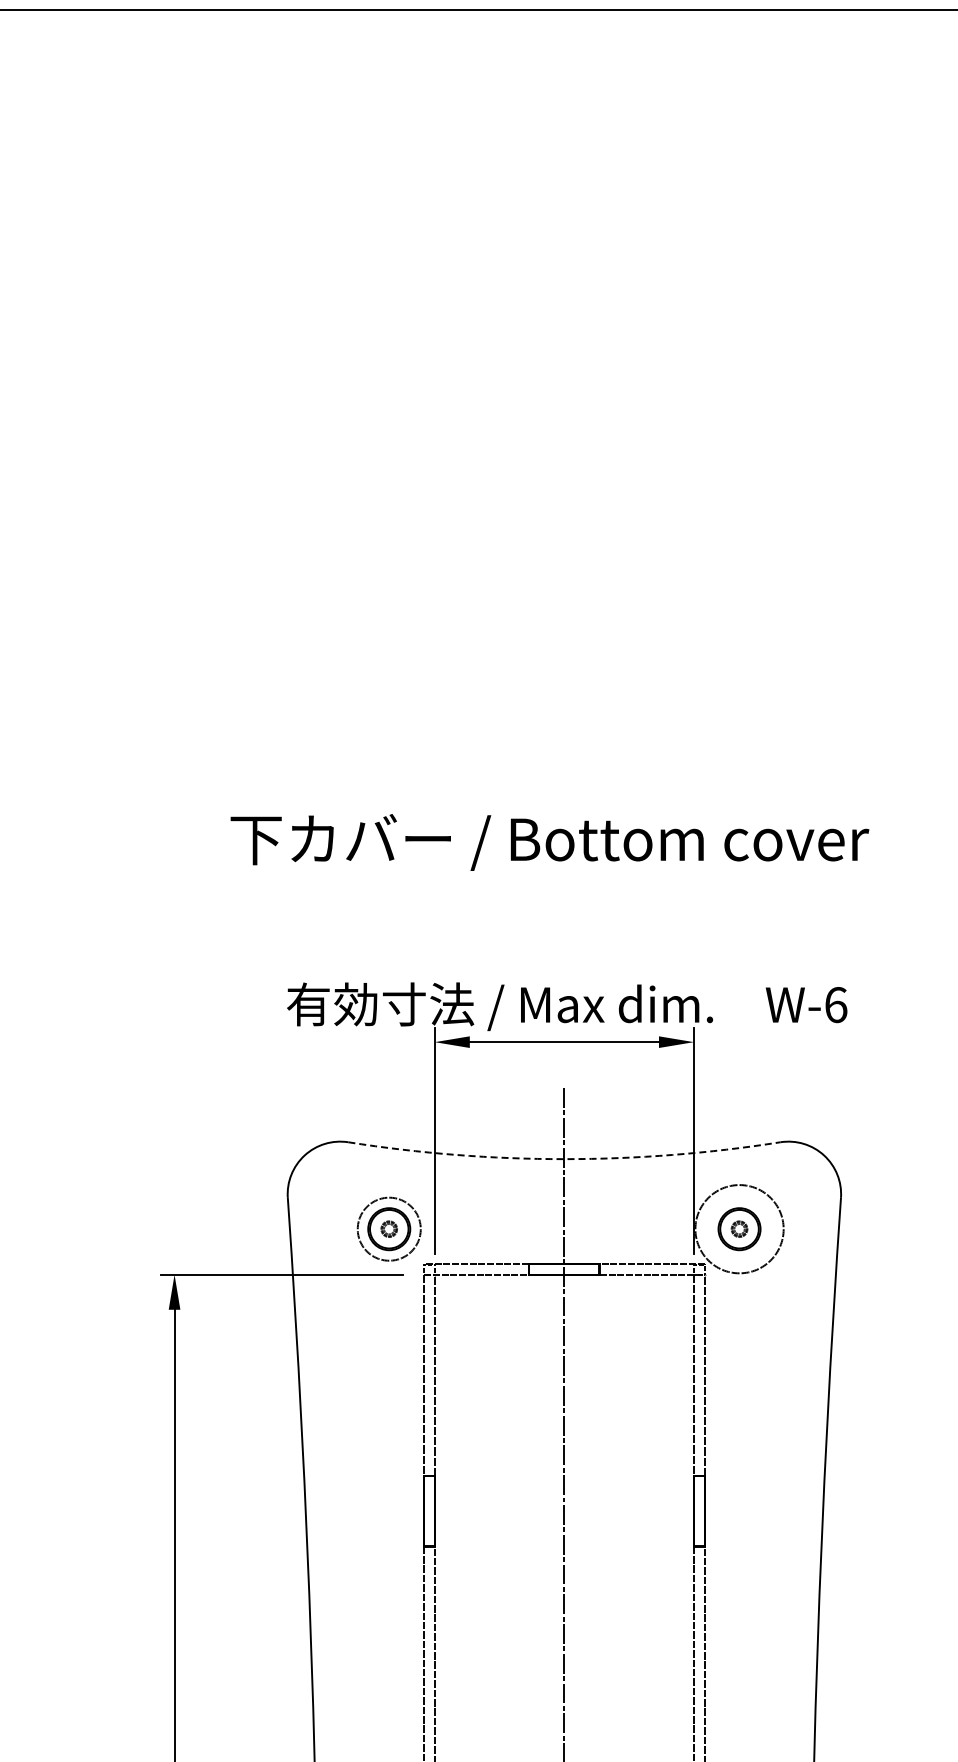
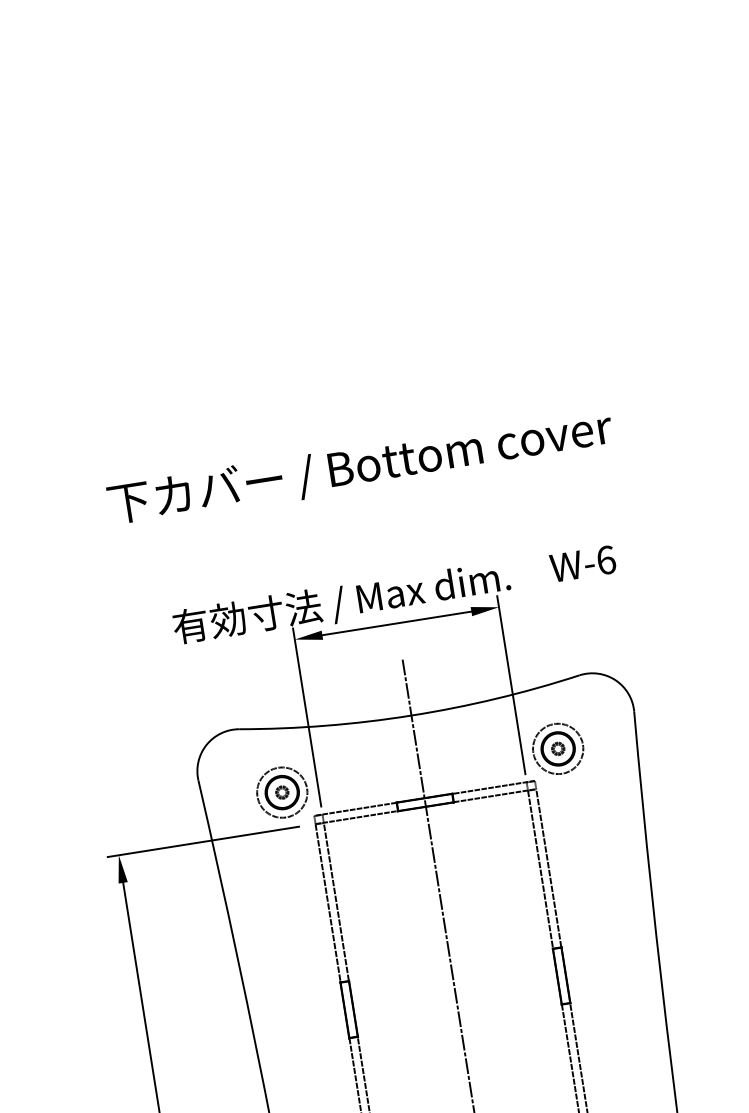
arc: (564, 1159) -> (411, 715), dashed -> solid
circle: (739, 1228) -> (558, 748), size x0.71

